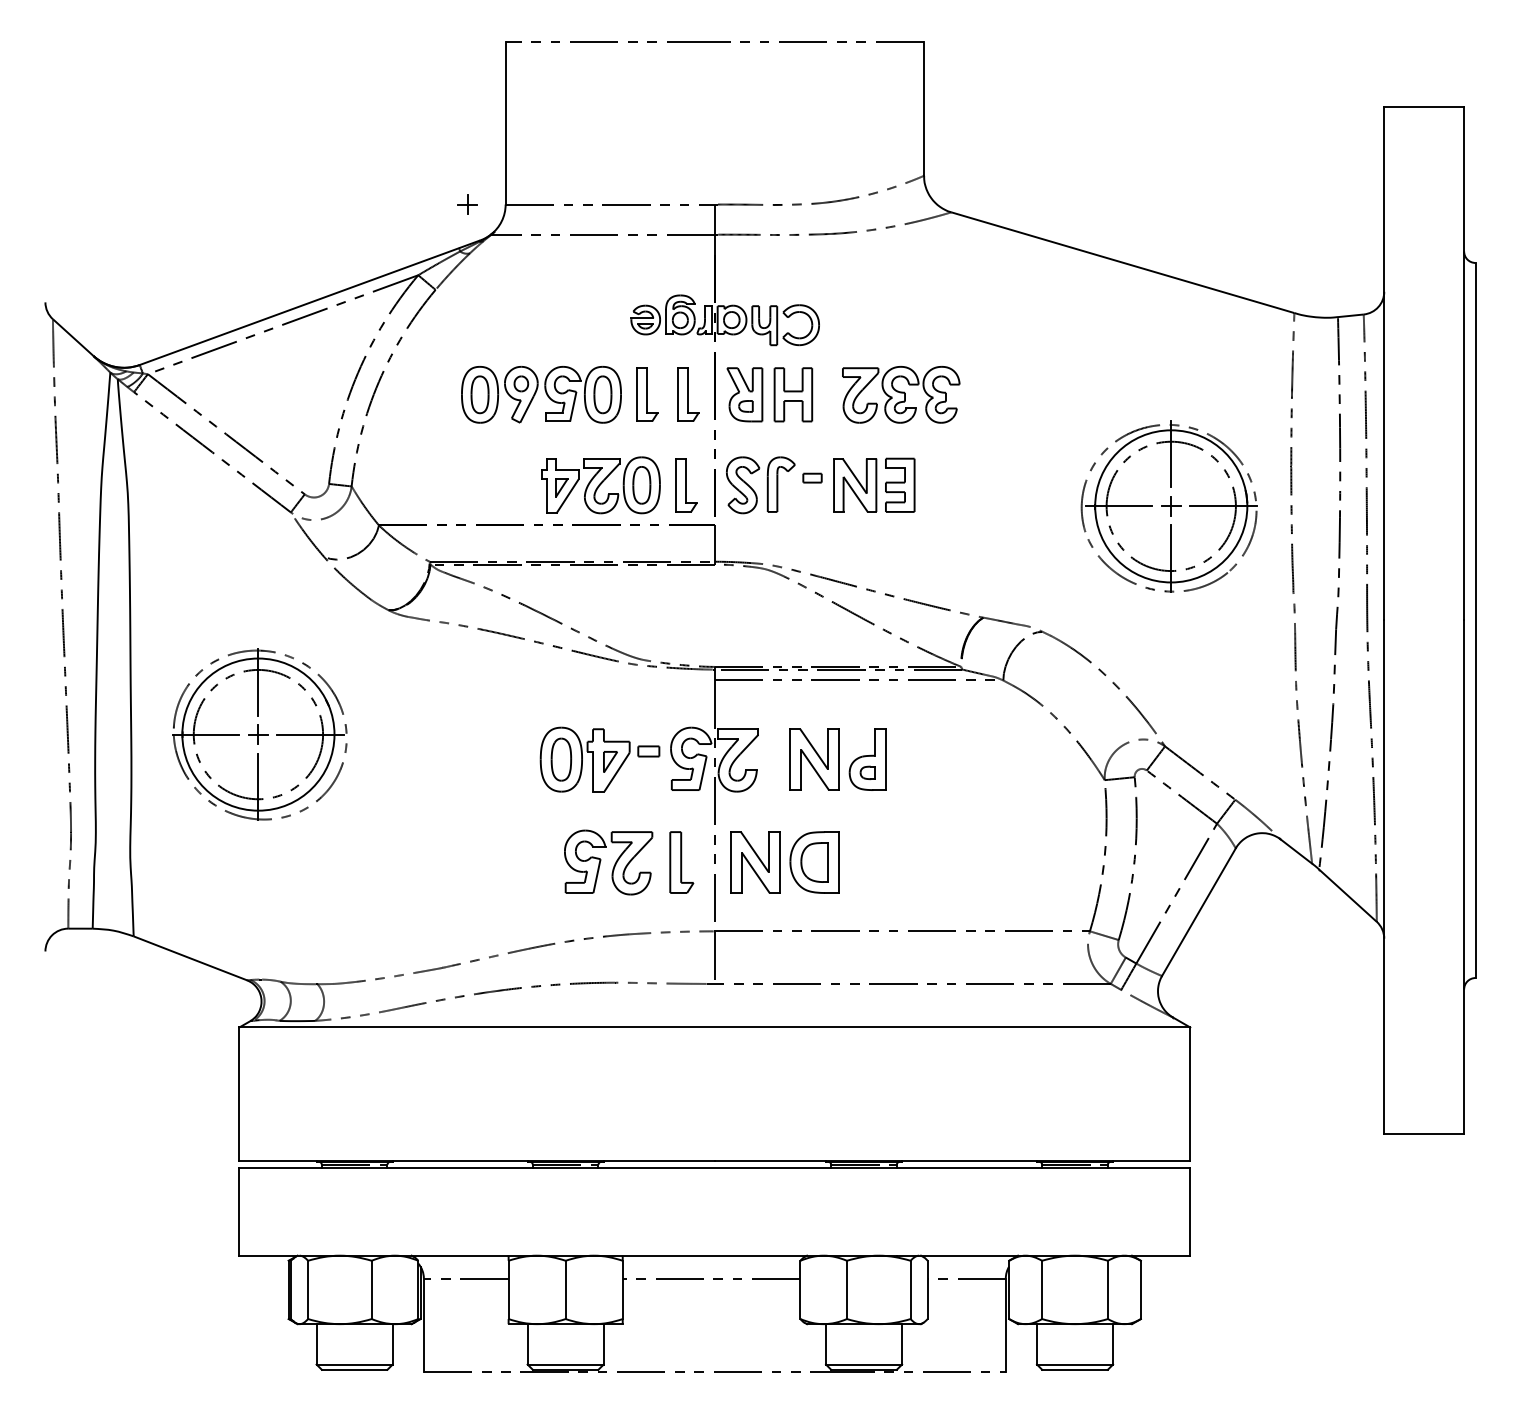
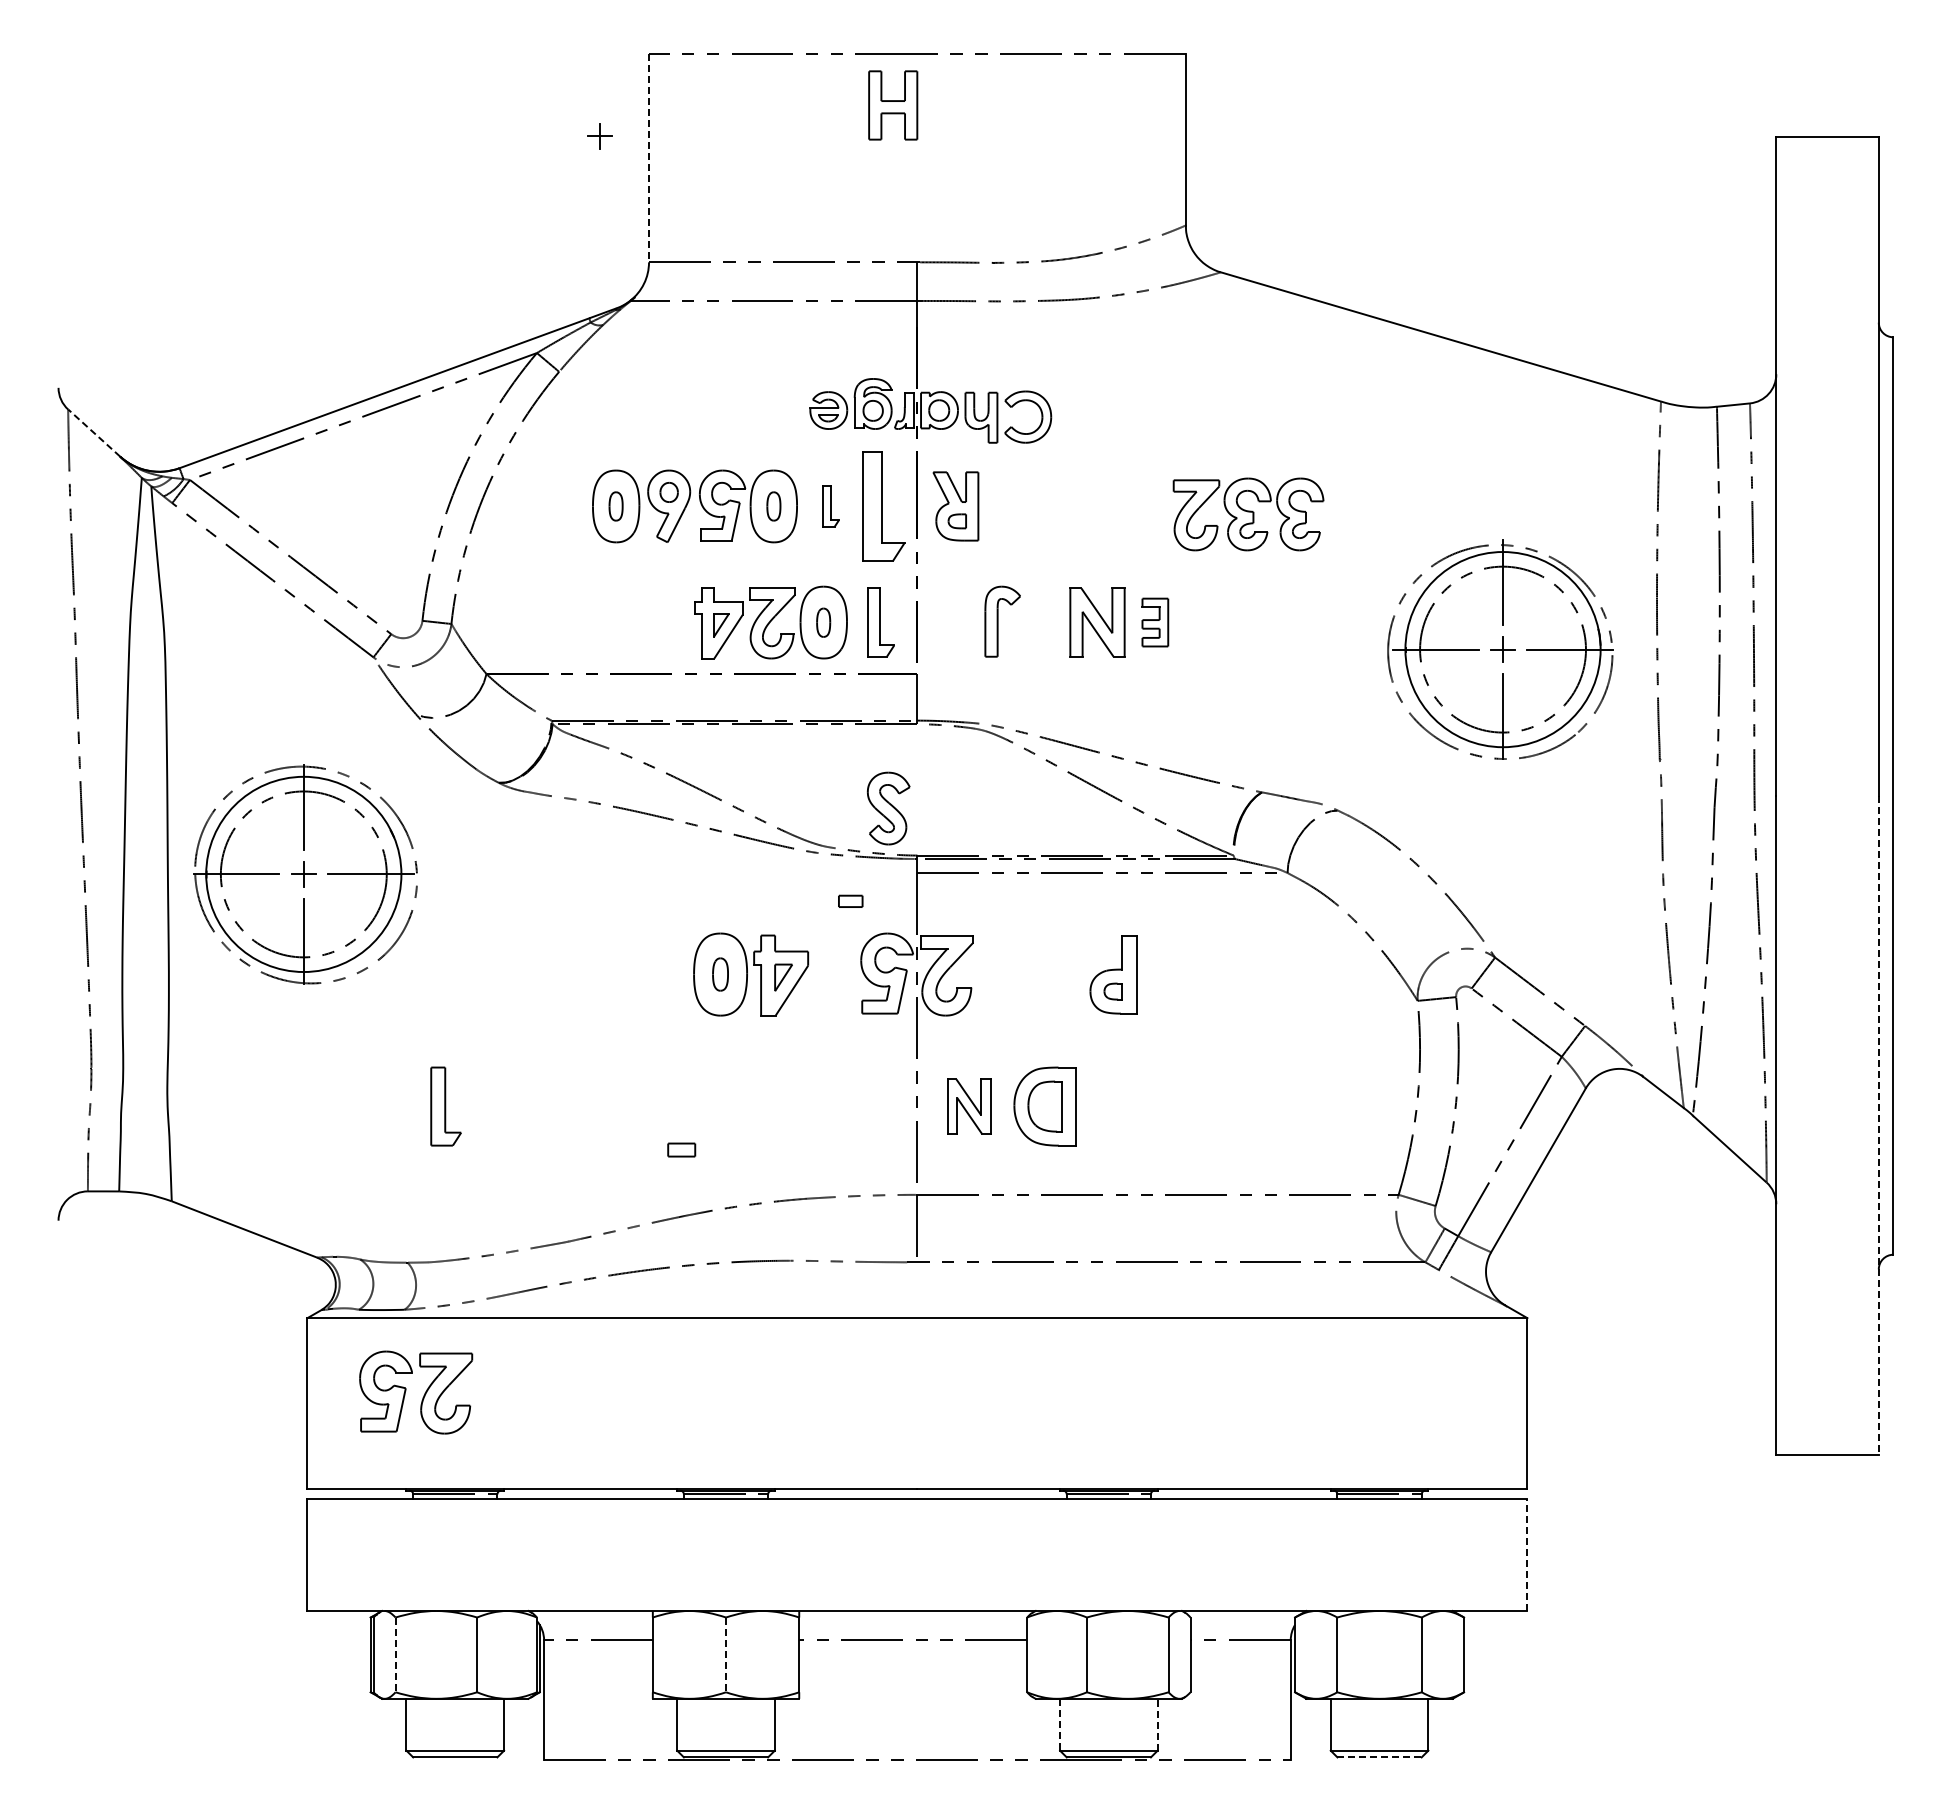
line: (506, 123) -> (649, 158), solid -> dashed
part: (467, 204) -> (599, 136), moved
line: (73, 337) -> (94, 433), solid -> dashed
part: (479, 394) -> (615, 506), size x0.6
part: (602, 394) -> (773, 506), size x0.6
part: (647, 394) -> (830, 506), size x0.6
part: (688, 394) -> (883, 506), size x1.6
part: (793, 394) -> (893, 105), moved
part: (901, 394) -> (1248, 514), moved
part: (812, 477) -> (850, 900), moved
part: (641, 485) -> (823, 622), size x0.6
part: (742, 485) -> (888, 808), moved
part: (900, 485) -> (1155, 622), size x0.7
part: (259, 734) -> (305, 874), moved
part: (648, 751) -> (681, 1149), moved
part: (561, 759) -> (720, 974), size x0.6
part: (813, 759) -> (1044, 974), removed
part: (681, 862) -> (445, 1106), moved
part: (754, 862) -> (968, 1106), size x0.7
part: (614, 864) -> (423, 1395), moved
line: (1463, 877) -> (1878, 1125), solid -> dashed
line: (1190, 1211) -> (1527, 1554), solid -> dashed
line: (308, 1290) -> (395, 1655), solid -> dashed
line: (566, 1290) -> (726, 1655), solid -> dashed
line: (826, 1344) -> (1060, 1724), solid -> dashed
line: (901, 1344) -> (1157, 1724), solid -> dashed
line: (1075, 1369) -> (1380, 1757), solid -> dashed

